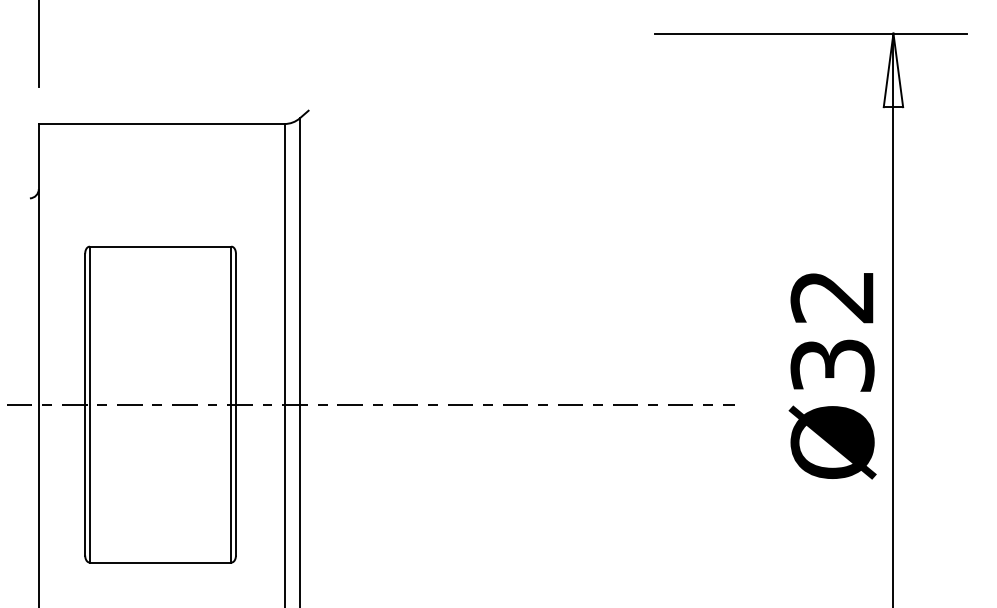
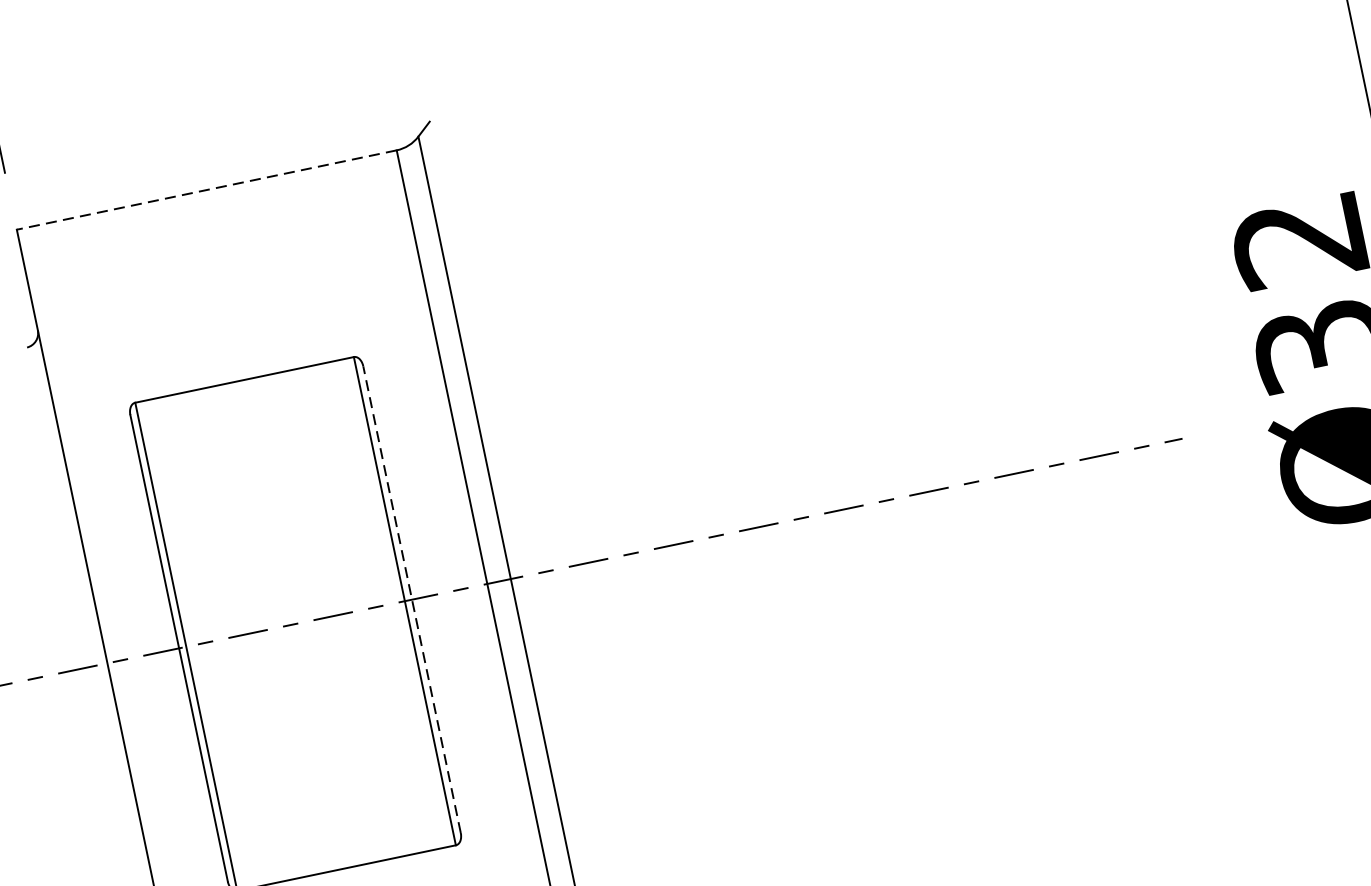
line: (161, 124) -> (206, 190), solid -> dashed
line: (235, 404) -> (411, 599), solid -> dashed

